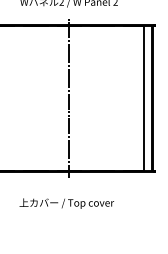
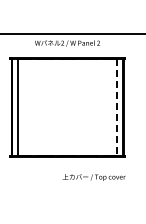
line: (68, 98) -> (67, 107), removed
line: (143, 98) -> (117, 107), solid -> dashed
text: (65, 203) -> (93, 177), moved

